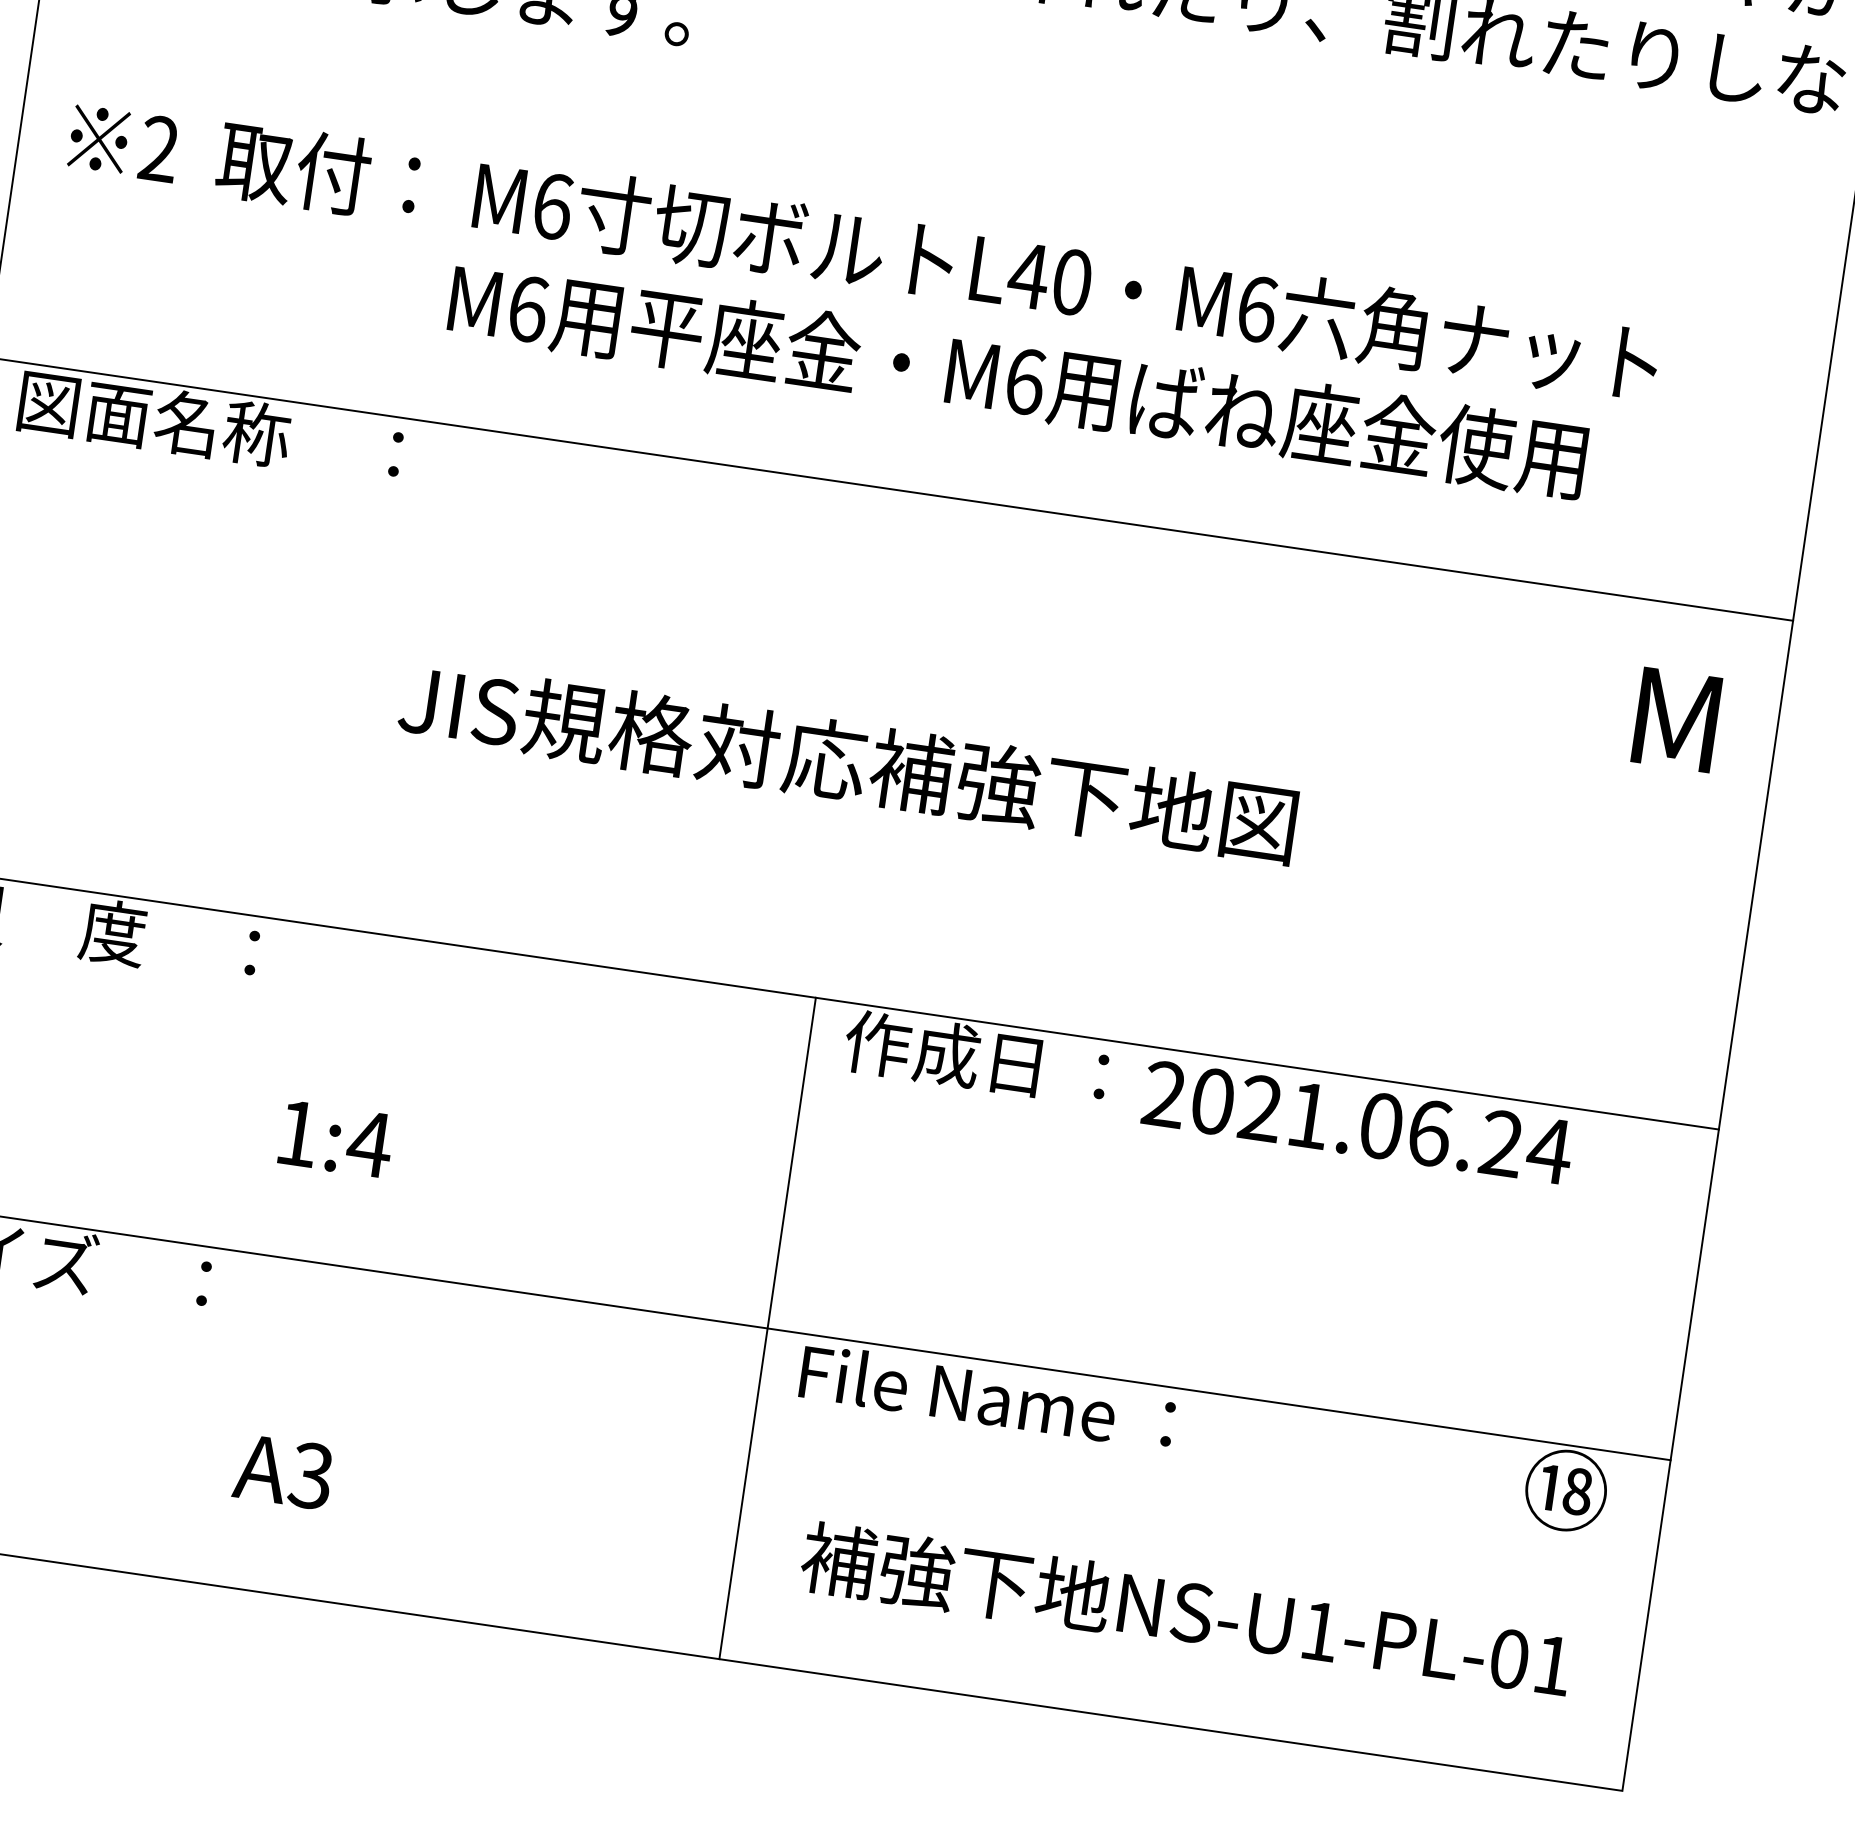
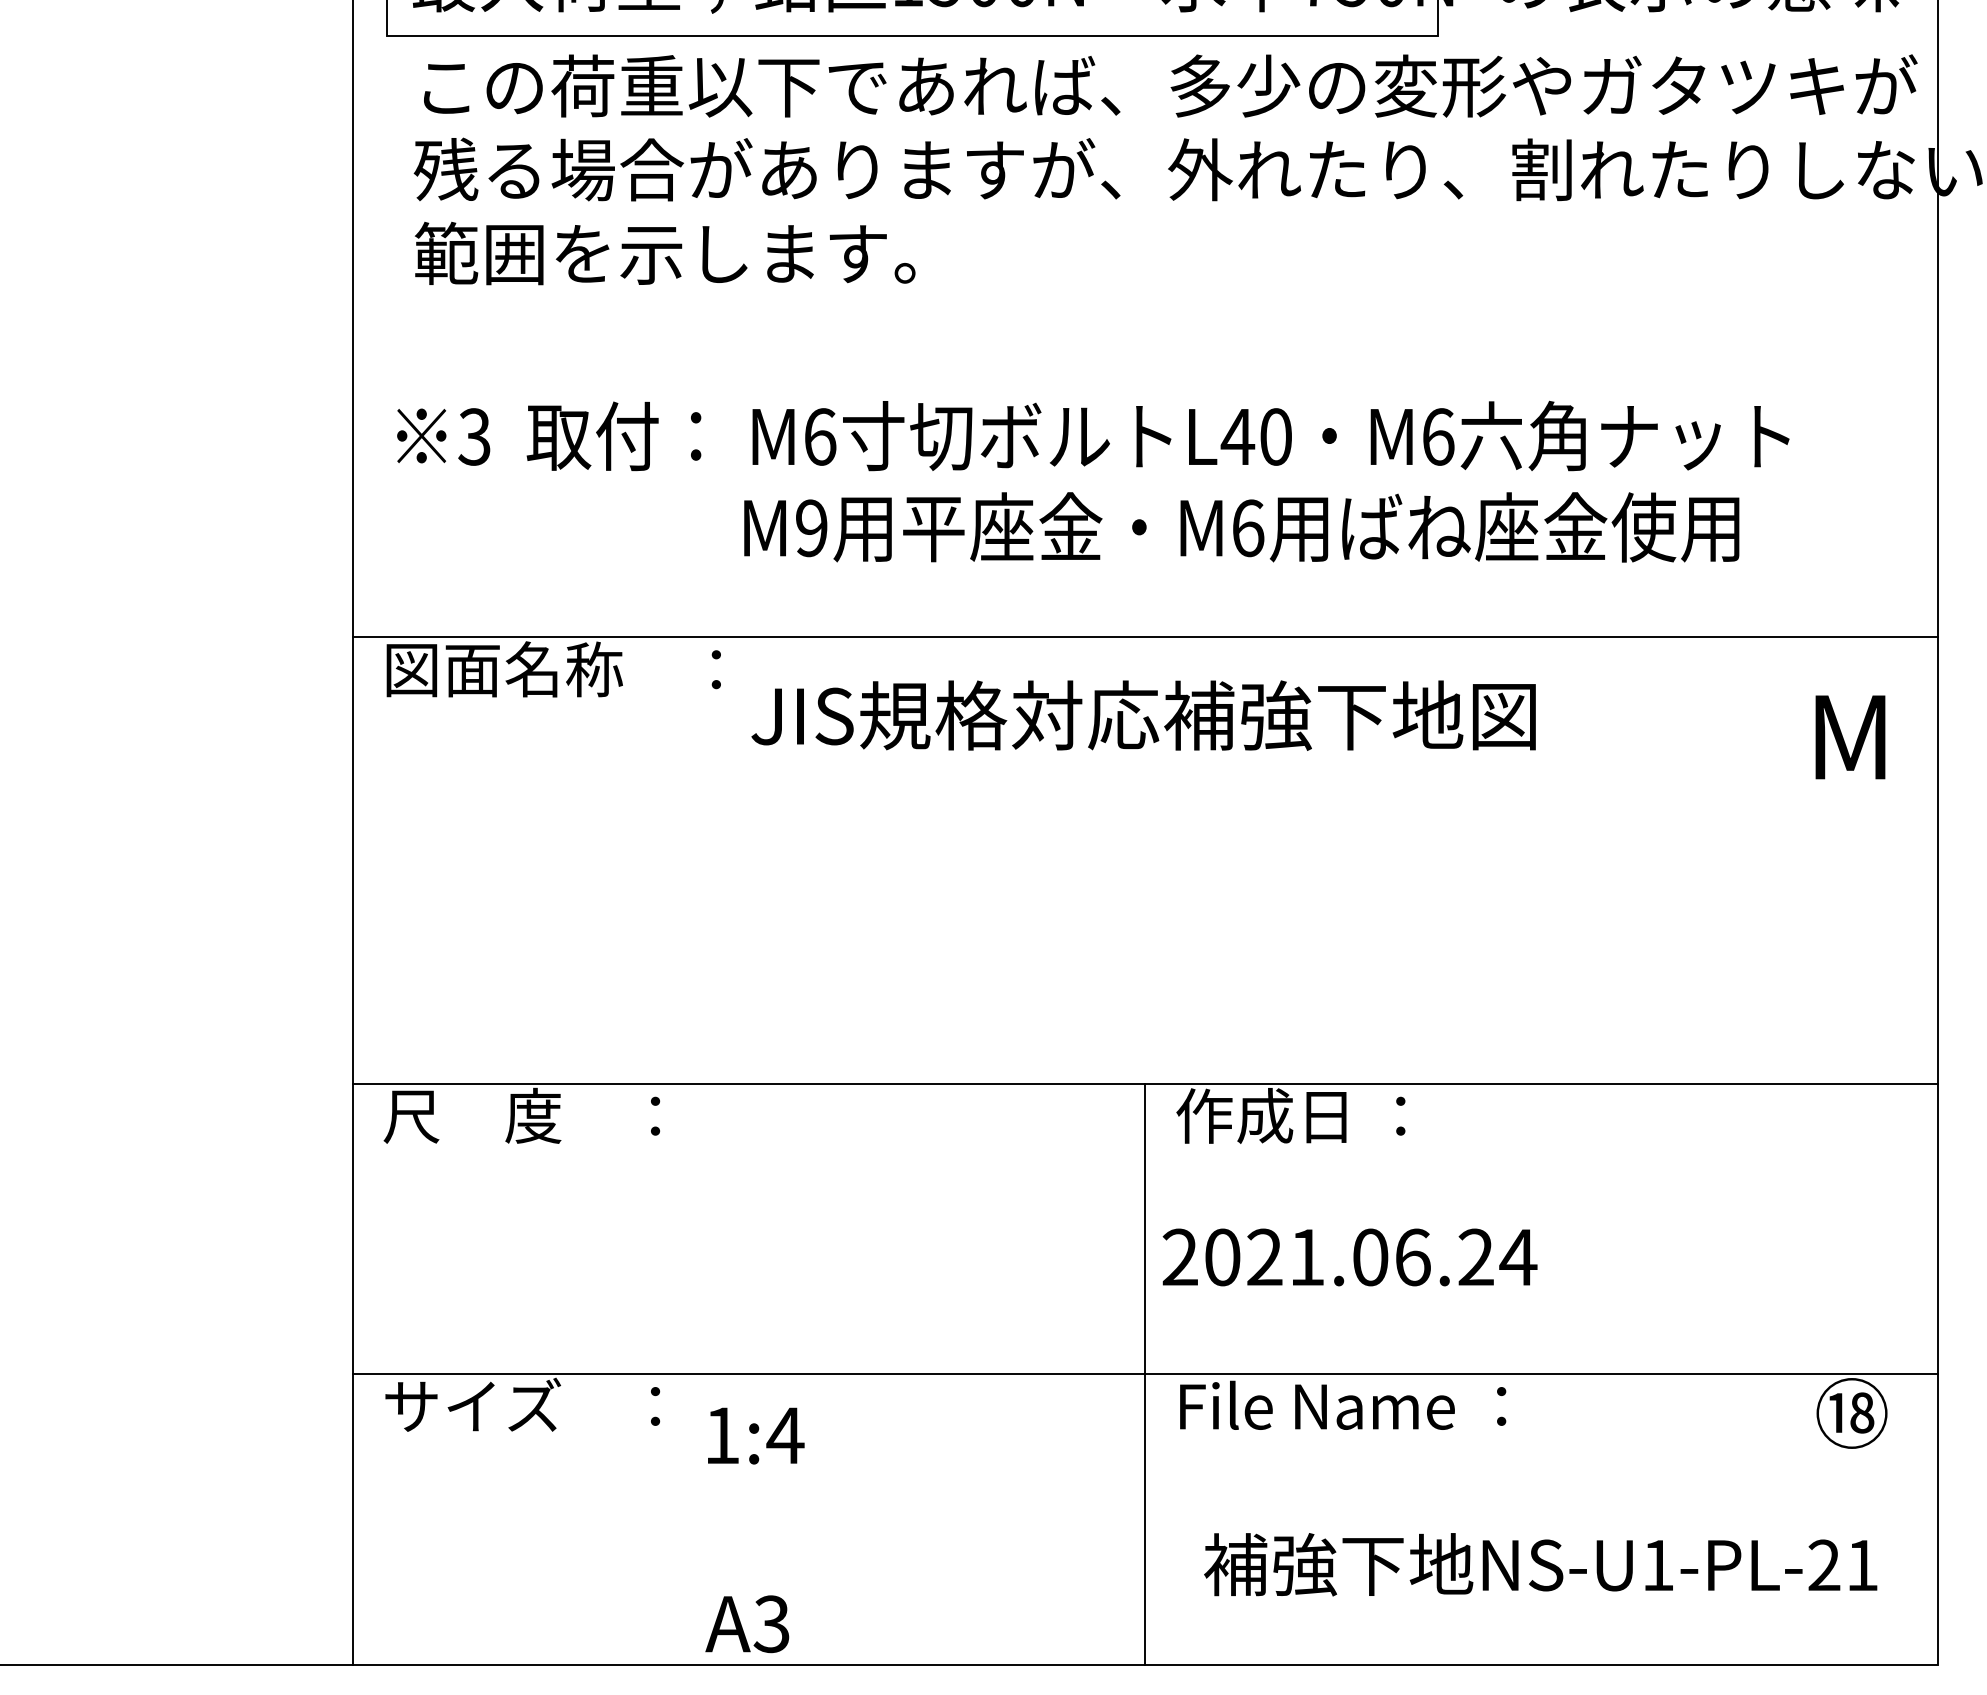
text: (159, 148) -> (474, 436), 2 -> 3
text: (527, 309) -> (811, 528), M6 -> M9
text: (847, 762) -> (1143, 715), moved
text: (1357, 1122) -> (1349, 1257), moved
text: (336, 1139) -> (756, 1435), moved
text: (283, 1472) -> (747, 1624), moved
text: (1509, 1659) -> (1824, 1565), NS-U1-PL-01 -> NS-U1-PL-21

